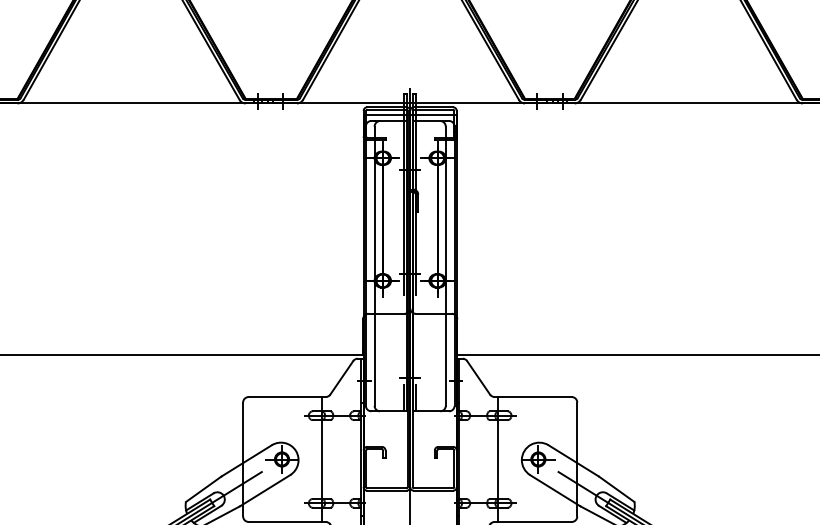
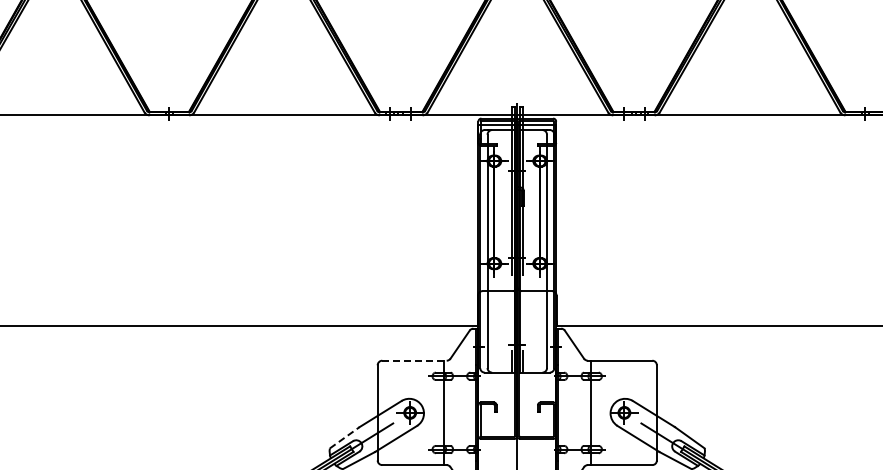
line: (287, 396) -> (414, 360), solid -> dashed
line: (204, 488) -> (345, 437), solid -> dashed

